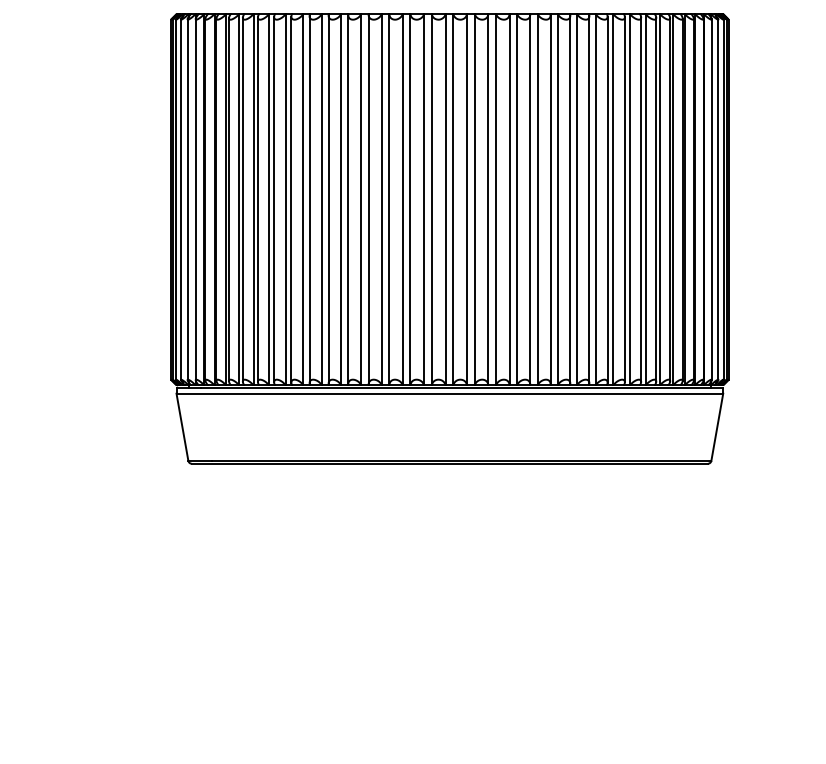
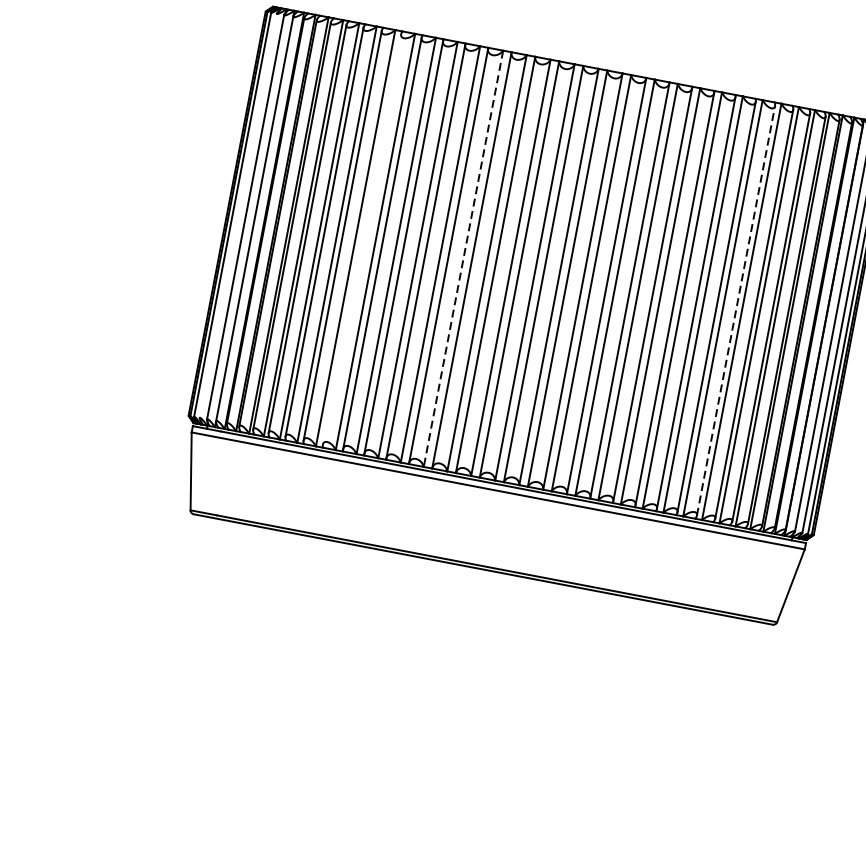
line: (181, 199) -> (238, 215), removed
line: (291, 199) -> (362, 239), removed
line: (381, 199) -> (463, 258), solid -> dashed
line: (624, 199) -> (735, 310), solid -> dashed

